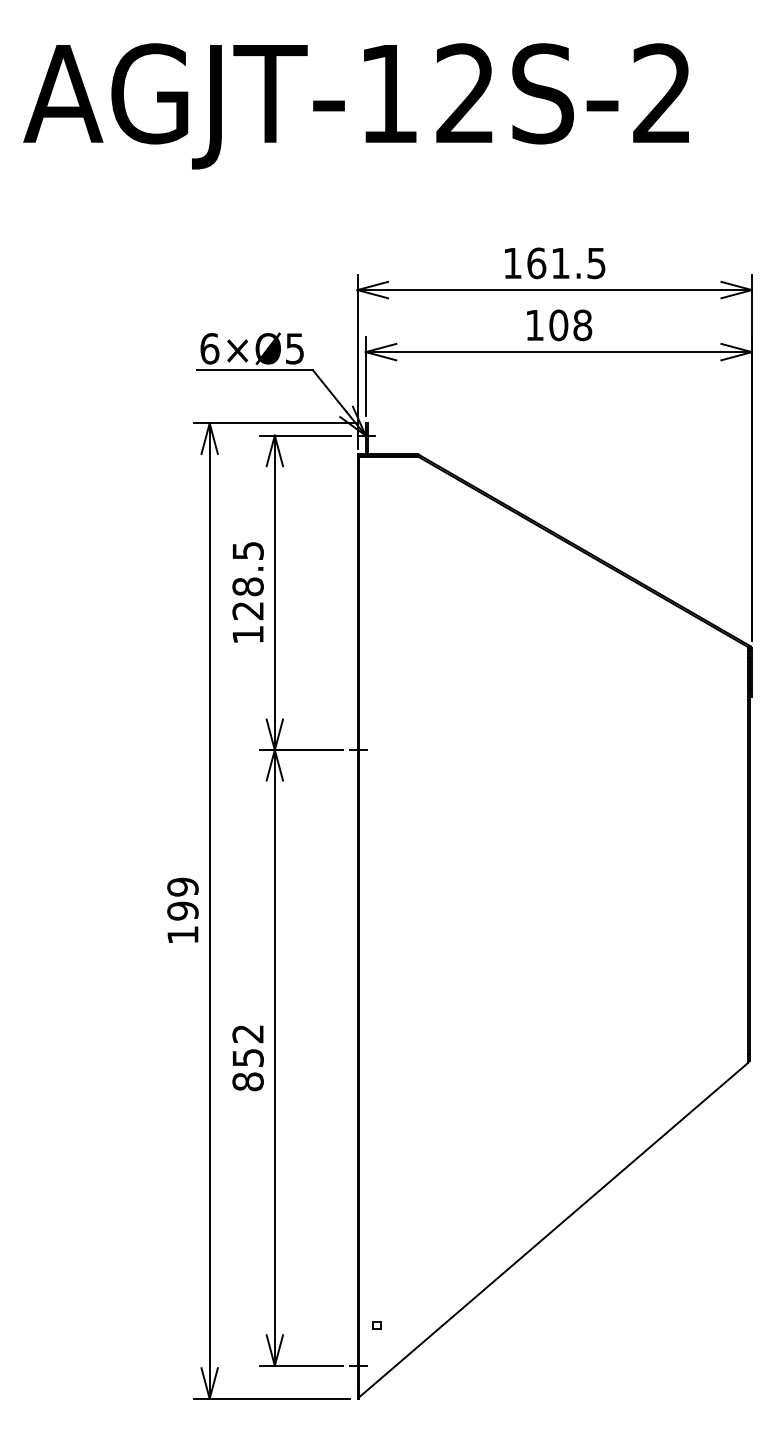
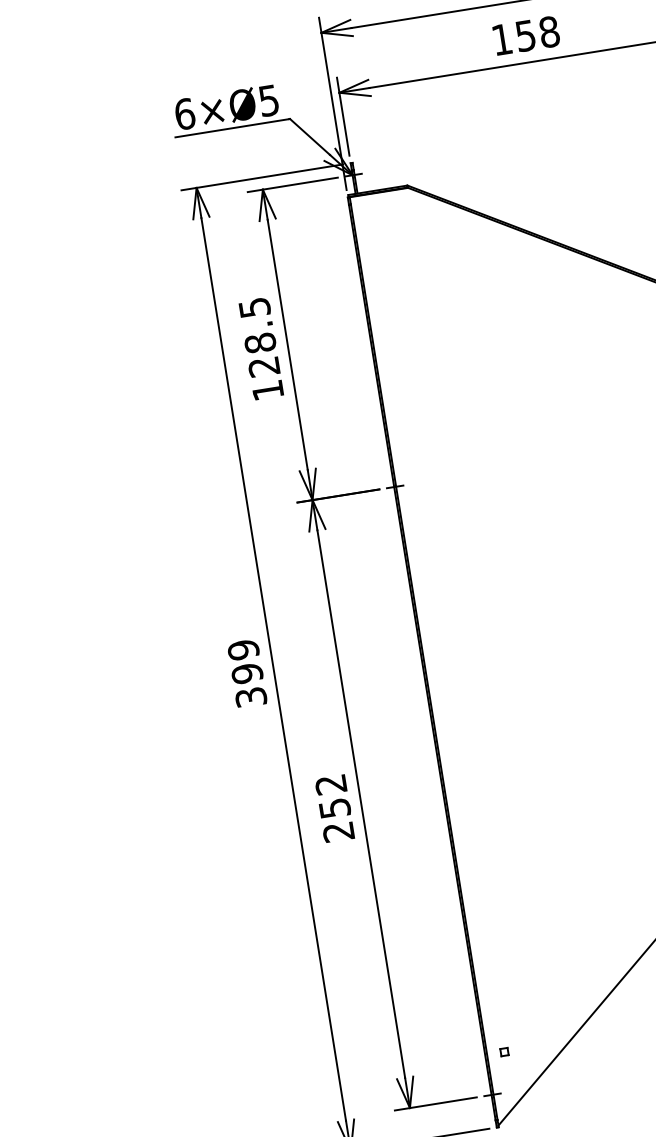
text: (558, 325) -> (525, 36), 108 -> 158
text: (182, 935) -> (250, 697), 199 -> 399
text: (247, 1081) -> (337, 831), 852 -> 252

